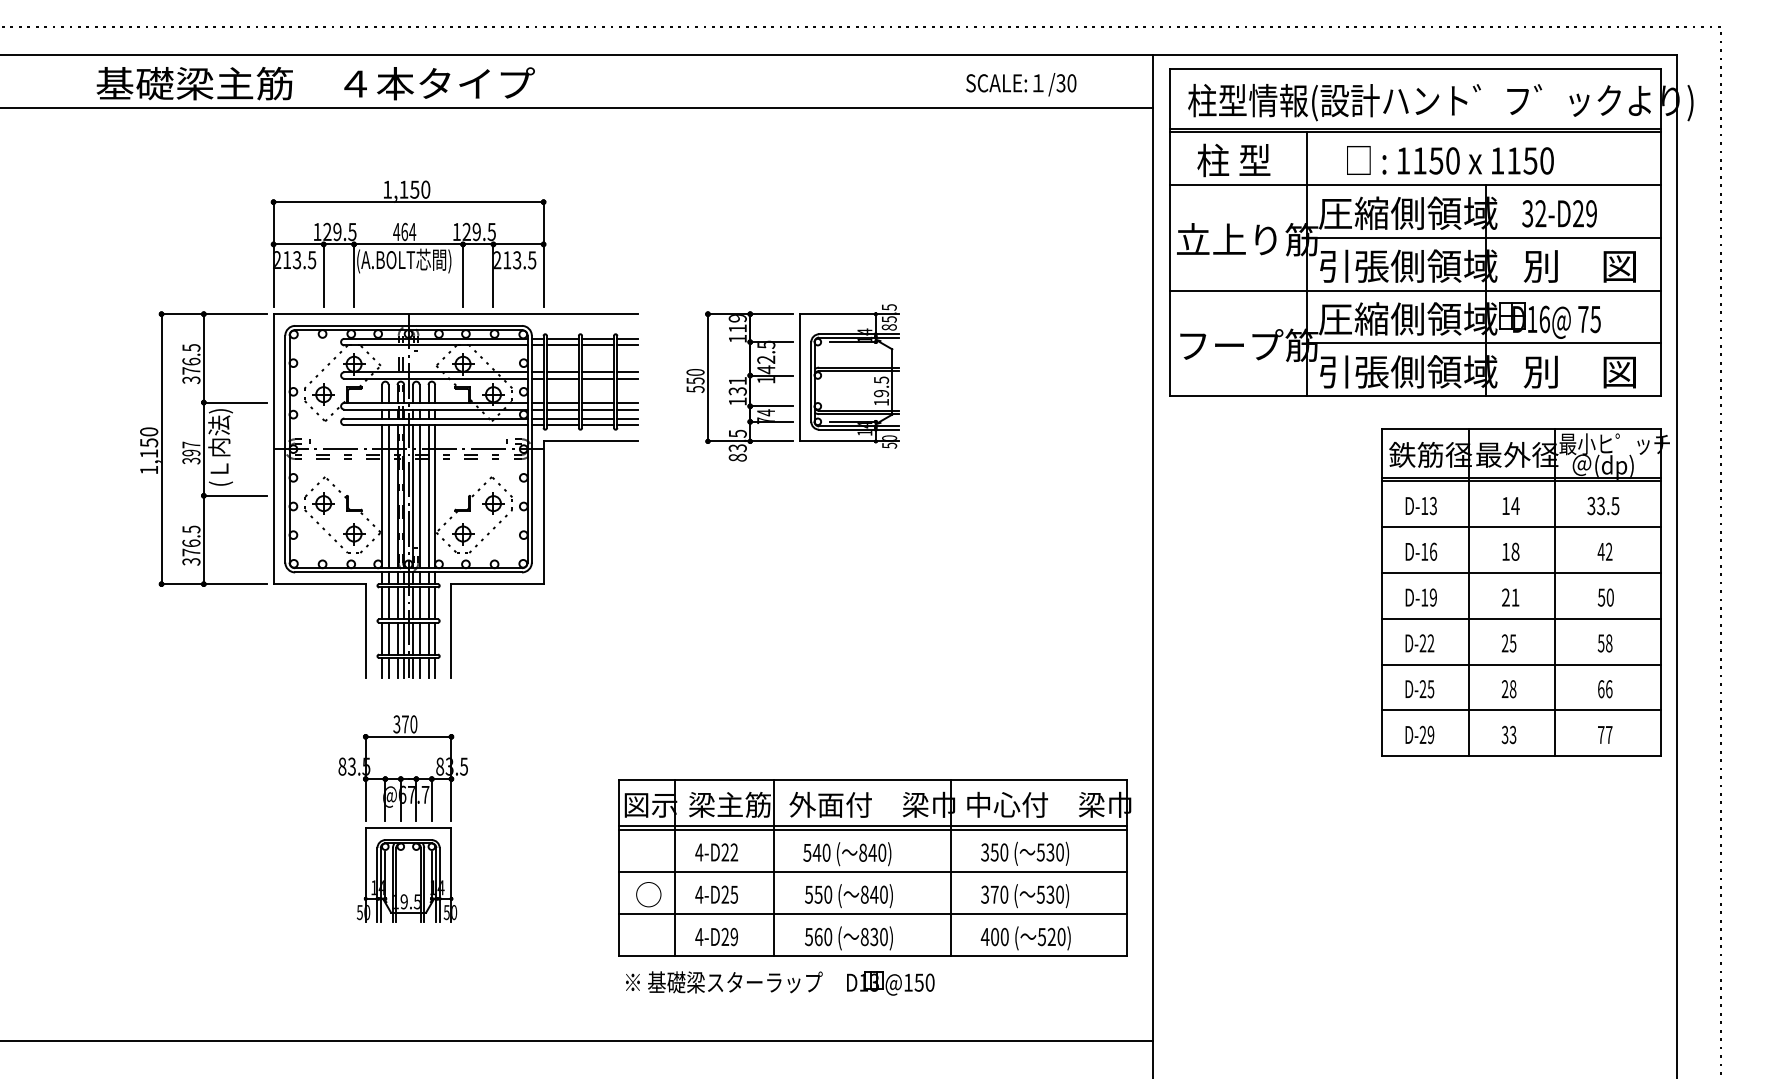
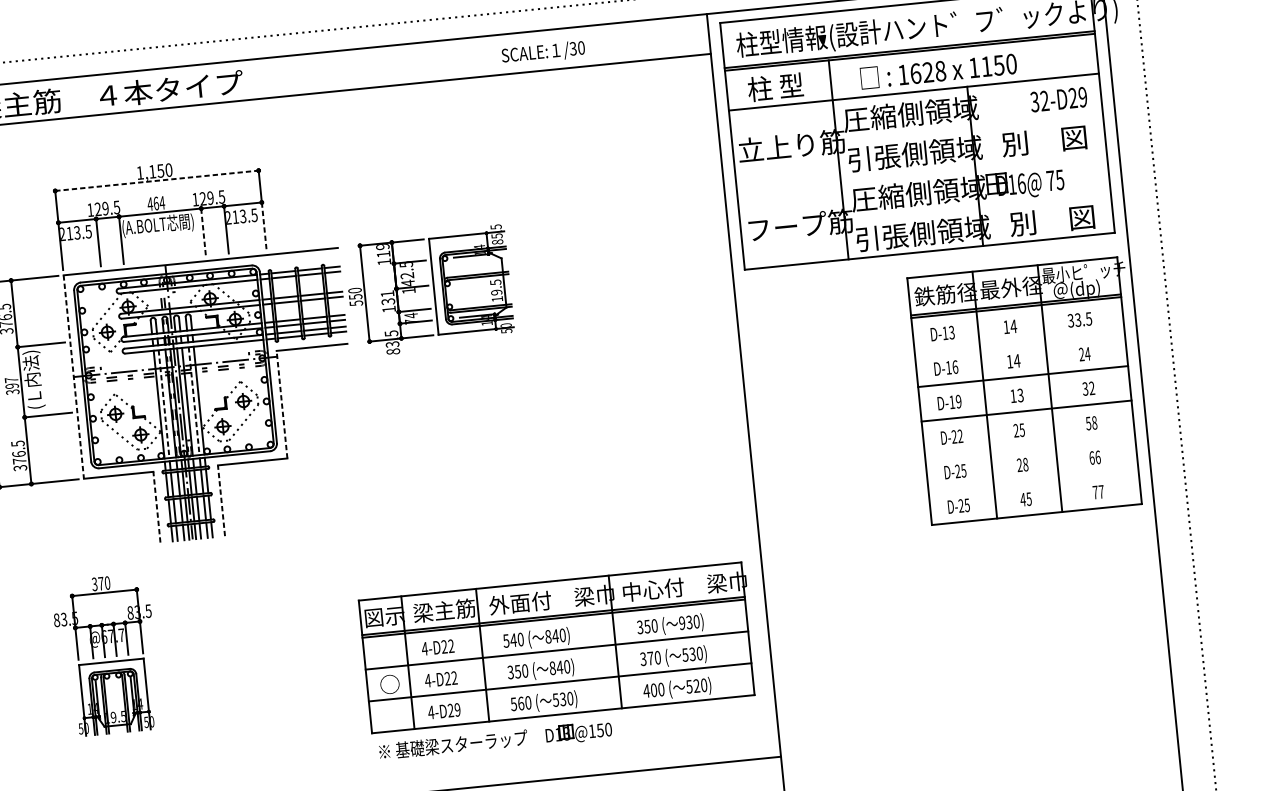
text: (1021, 84) -> (543, 52), moved
text: (1436, 160) -> (928, 72), 1150 -> 1628
line: (409, 202) -> (157, 181), solid -> dashed
text: (1559, 213) -> (1058, 99), moved
line: (1483, 237) -> (969, 126), removed
line: (463, 276) -> (203, 232), solid -> dashed
line: (543, 276) -> (264, 226), solid -> dashed
line: (1414, 290) -> (921, 171), removed
line: (1483, 343) -> (977, 206), removed
part: (792, 382) -> (428, 290), moved
line: (273, 449) -> (73, 377), solid -> dashed
line: (388, 496) -> (163, 404), solid -> dashed
line: (428, 496) -> (194, 401), solid -> dashed
line: (543, 512) -> (281, 404), solid -> dashed
line: (1521, 527) -> (1019, 342), removed
text: (1515, 551) -> (1017, 360), 18 -> 14
text: (1604, 551) -> (1084, 354), 42 -> 24
text: (1510, 597) -> (1016, 395), 21 -> 13
text: (1605, 597) -> (1088, 388), 50 -> 32
line: (365, 631) -> (156, 507), solid -> dashed
line: (451, 631) -> (221, 501), solid -> dashed
line: (1521, 664) -> (1030, 445), removed
line: (1521, 710) -> (1033, 480), removed
text: (1430, 734) -> (966, 505), D-29 -> D-25
text: (1508, 734) -> (1025, 499), 33 -> 45
part: (402, 818) -> (106, 654), moved
text: (1040, 852) -> (681, 623), 530) -> 930)
text: (734, 894) -> (454, 677), 4-D25 -> 4-D22
text: (808, 894) -> (510, 672), 550 -> 350
text: (864, 936) -> (555, 699), 830) -> 530)

